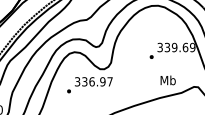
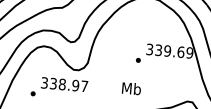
text: (167, 80) -> (130, 88), moved
text: (91, 81) -> (61, 84), 336.97 -> 338.97

